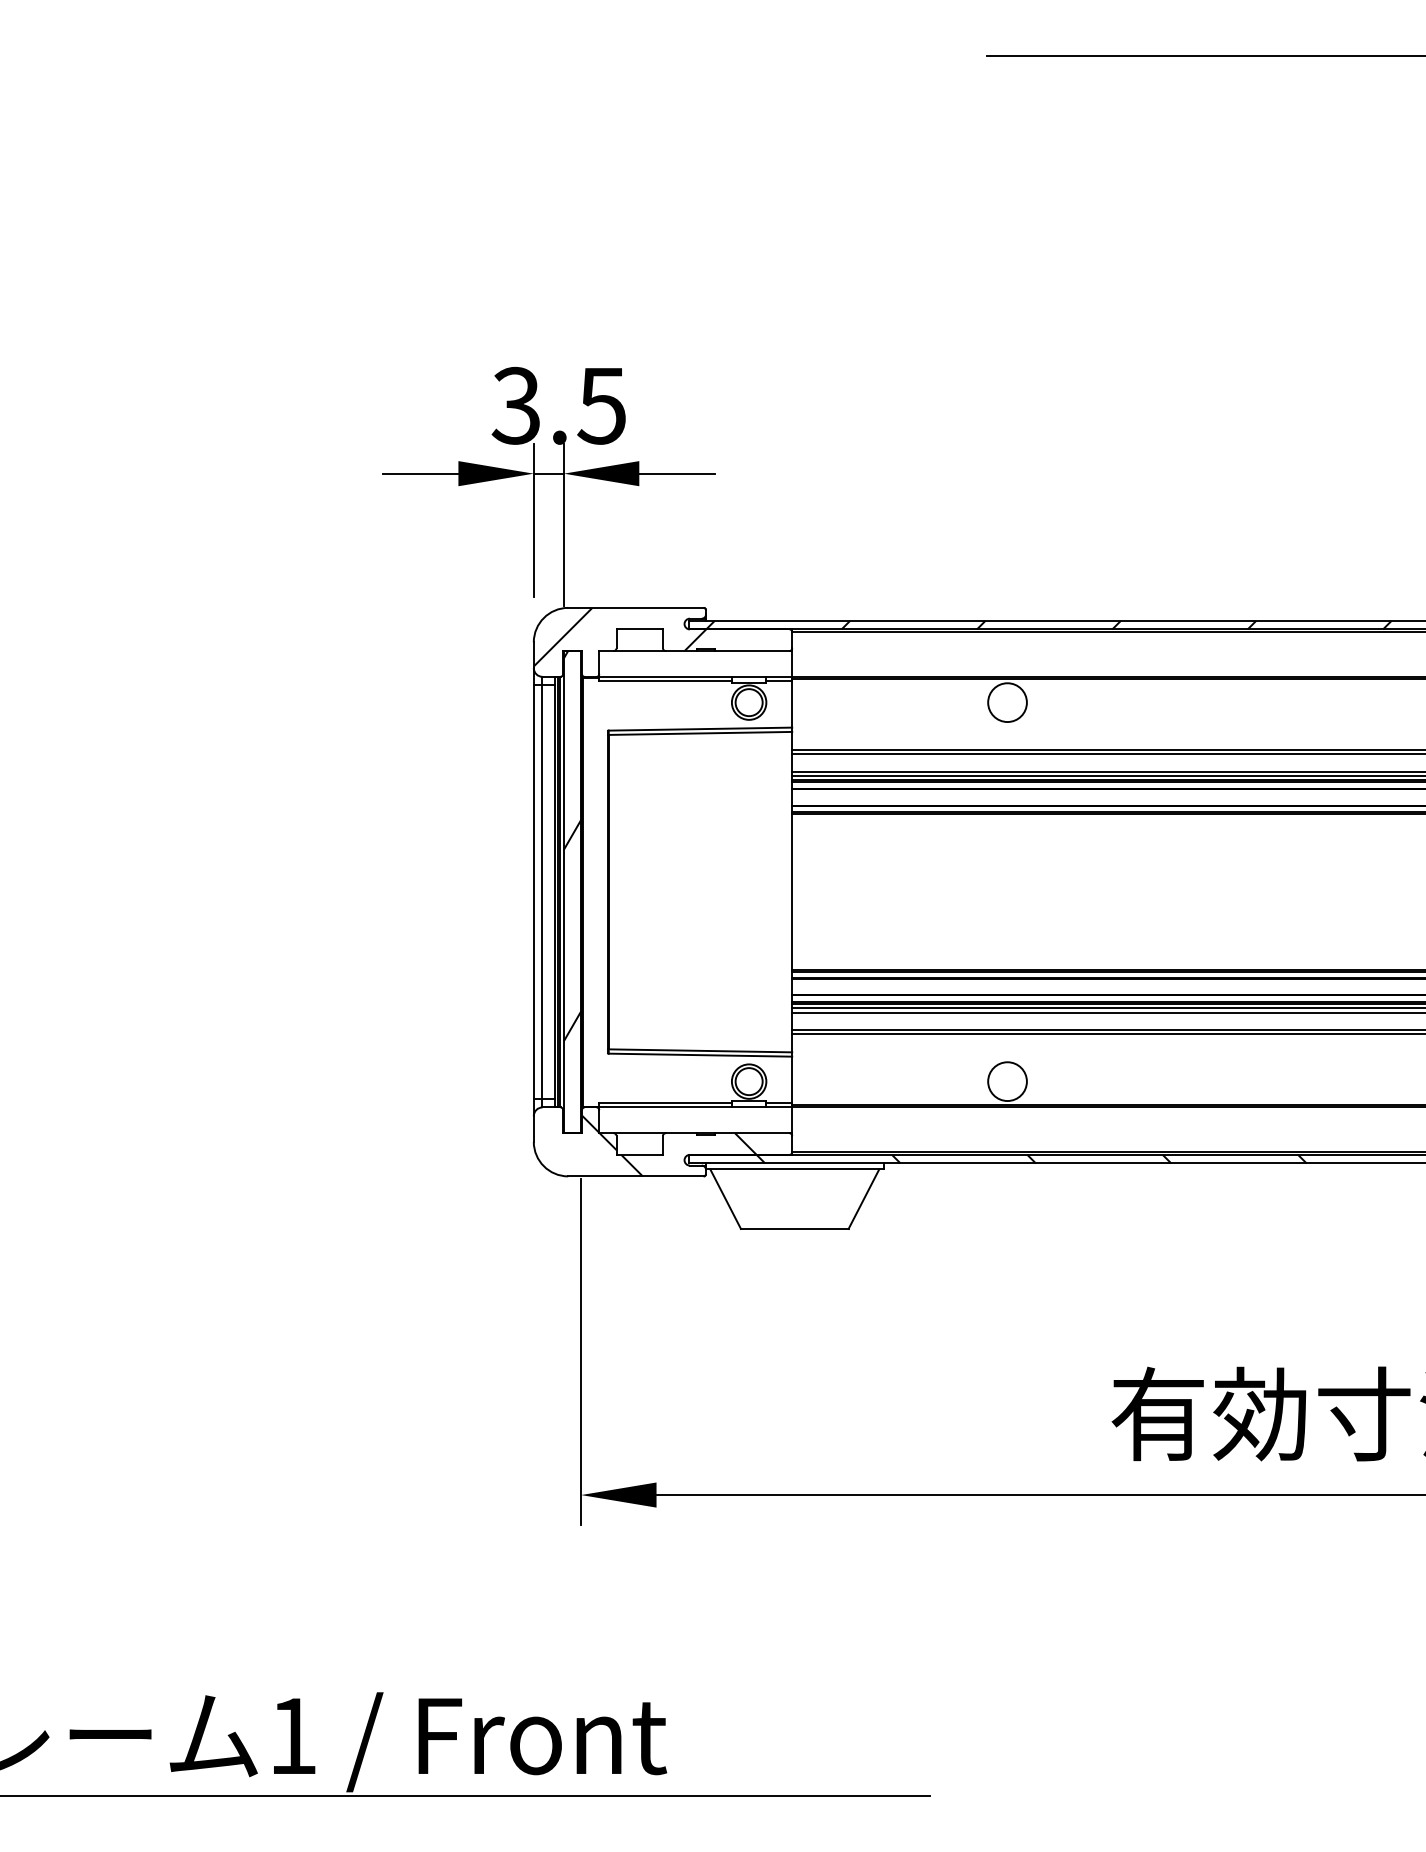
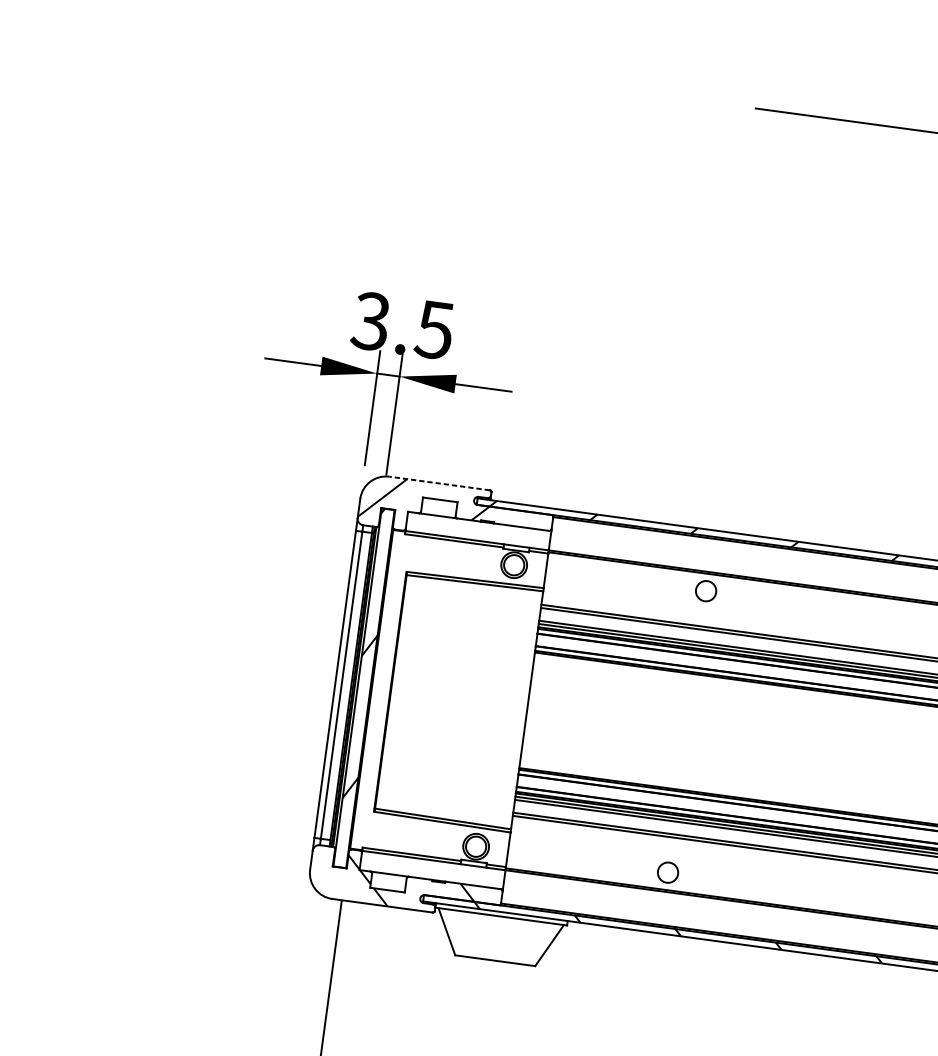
line: (635, 607) -> (439, 483), solid -> dashed
circle: (1007, 702) -> (706, 591), size x0.7
circle: (1007, 1081) -> (668, 872), size x0.7

